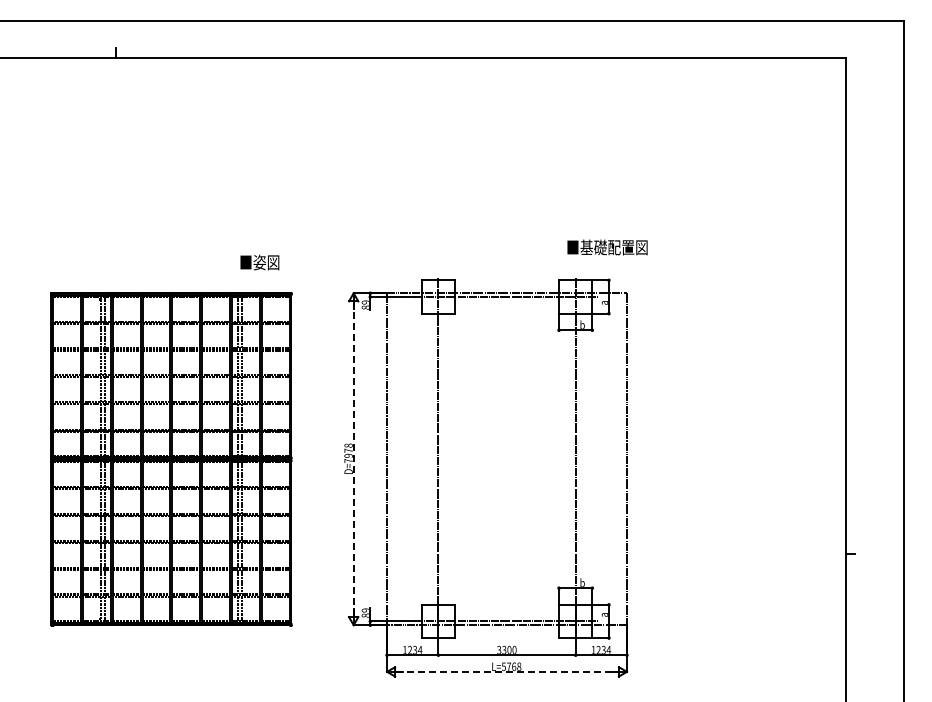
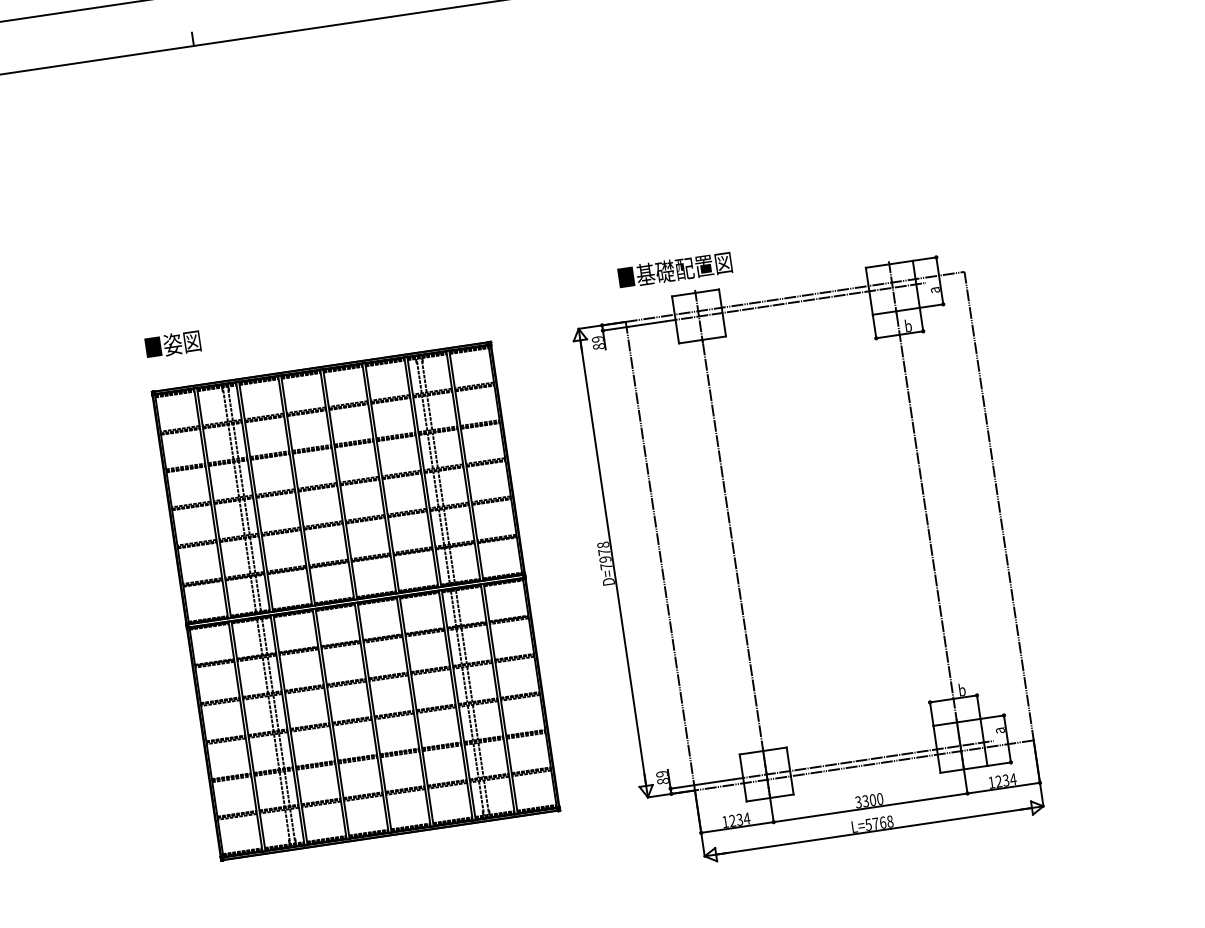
text: (607, 247) -> (675, 270), moved
text: (259, 262) -> (172, 344), moved
line: (353, 459) -> (613, 563), dashed -> solid
line: (507, 671) -> (874, 830), dashed -> solid

